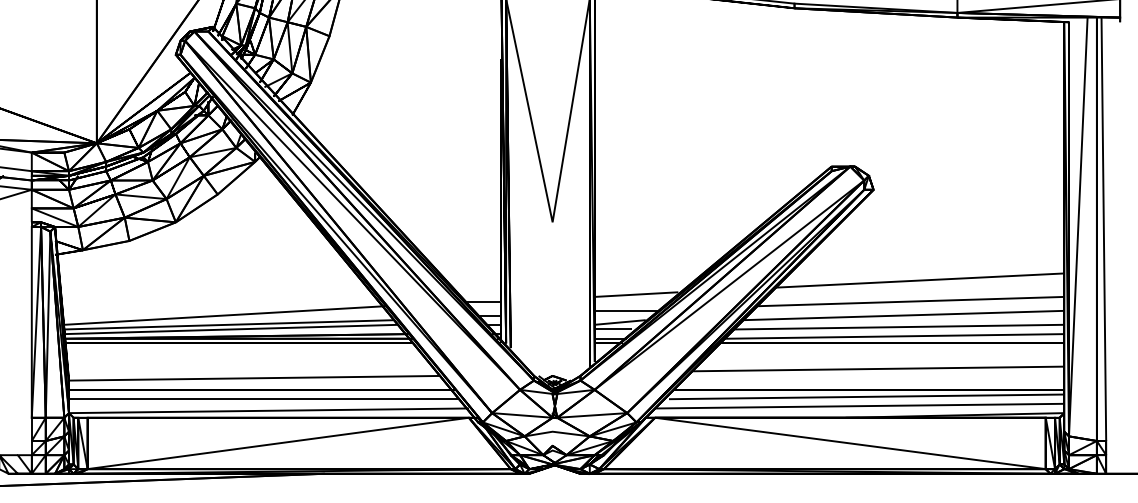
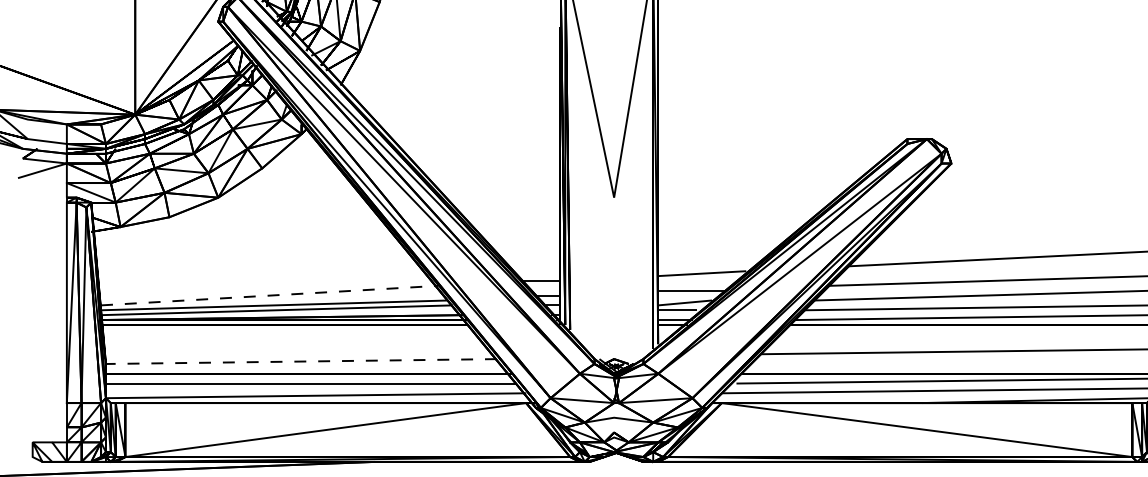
line: (224, 315) -> (269, 295), solid -> dashed
line: (254, 378) -> (300, 361), solid -> dashed

